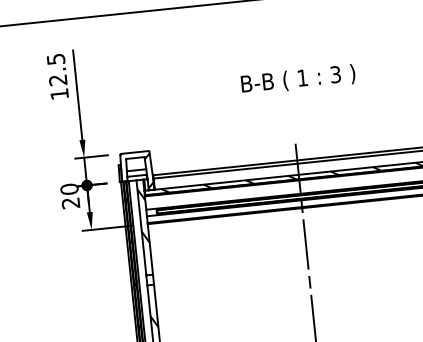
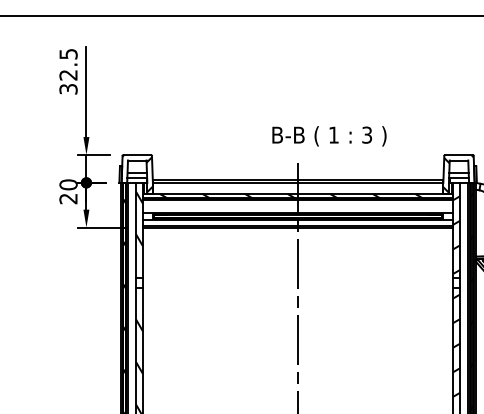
text: (298, 79) -> (329, 136), moved
text: (59, 94) -> (68, 89), 12.5 -> 32.5

